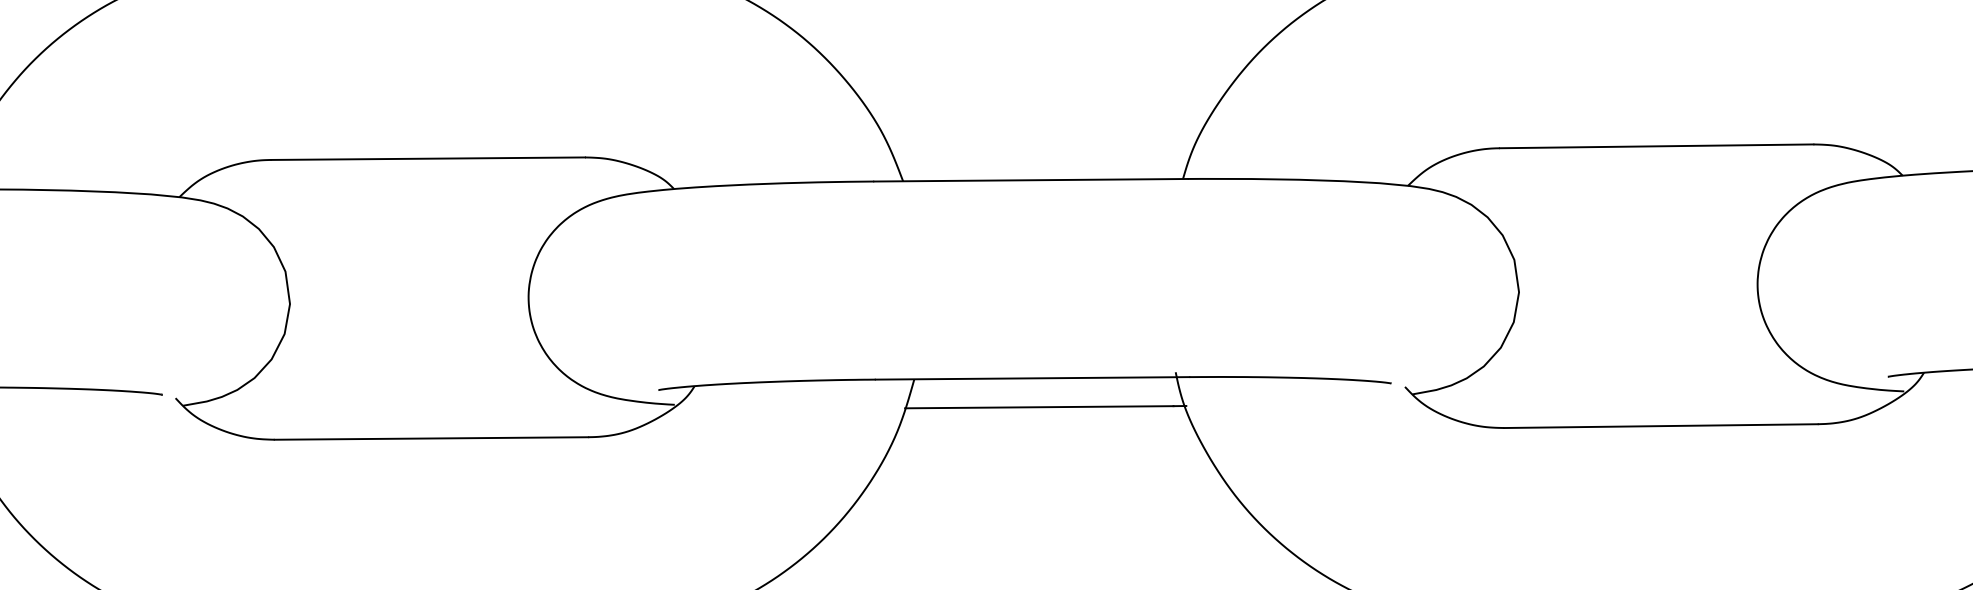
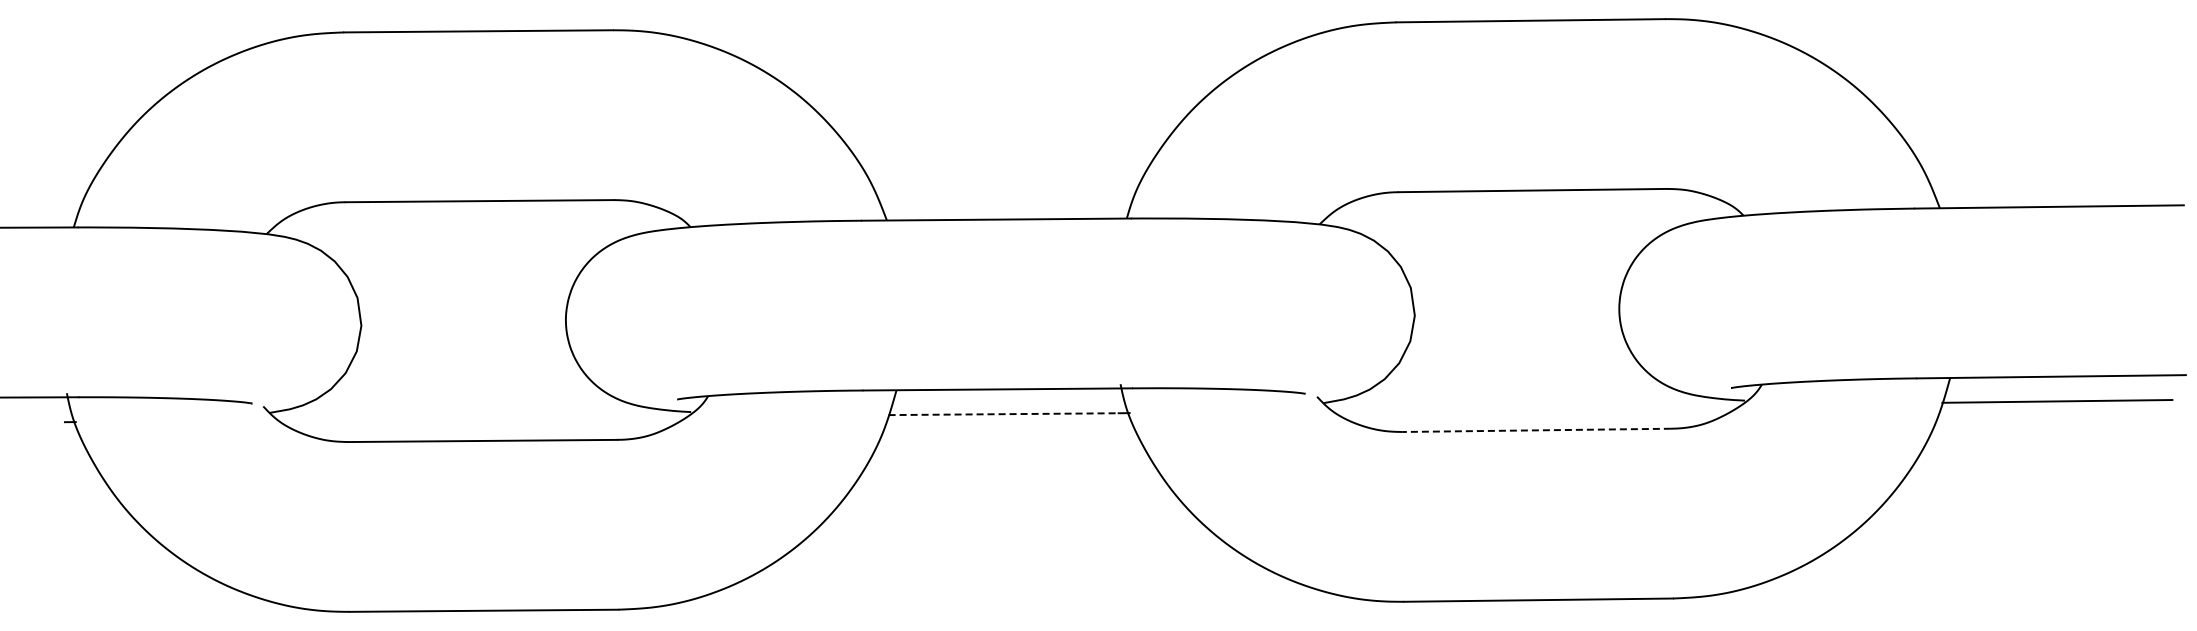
line: (1040, 407) -> (1004, 414), solid -> dashed
line: (1660, 426) -> (1536, 430), solid -> dashed

